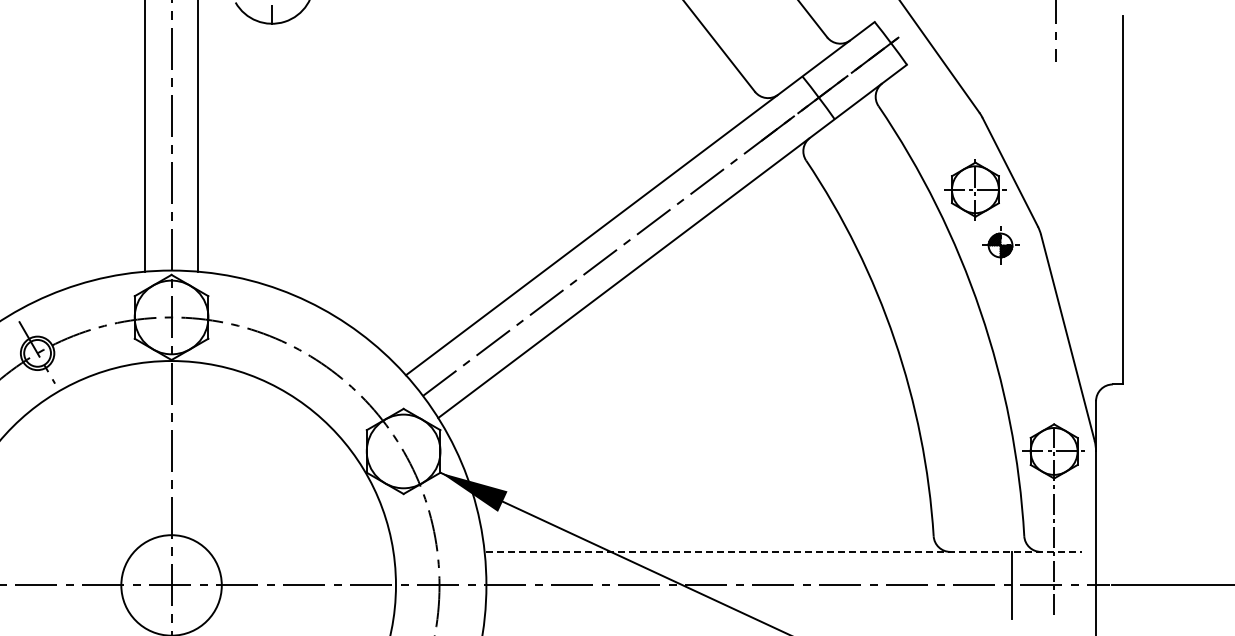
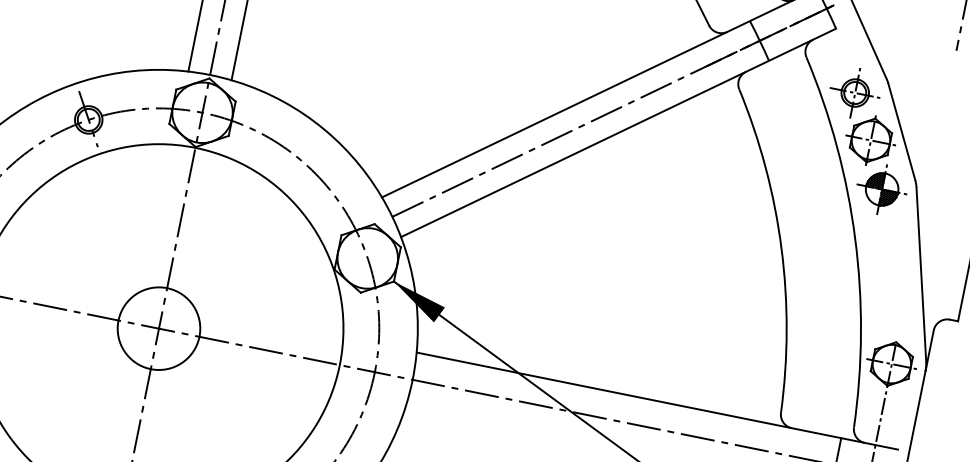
part: (944, 137) -> (854, 93), added
part: (1000, 245) -> (882, 189), size x1.67
line: (784, 551) -> (658, 400), dashed -> solid

